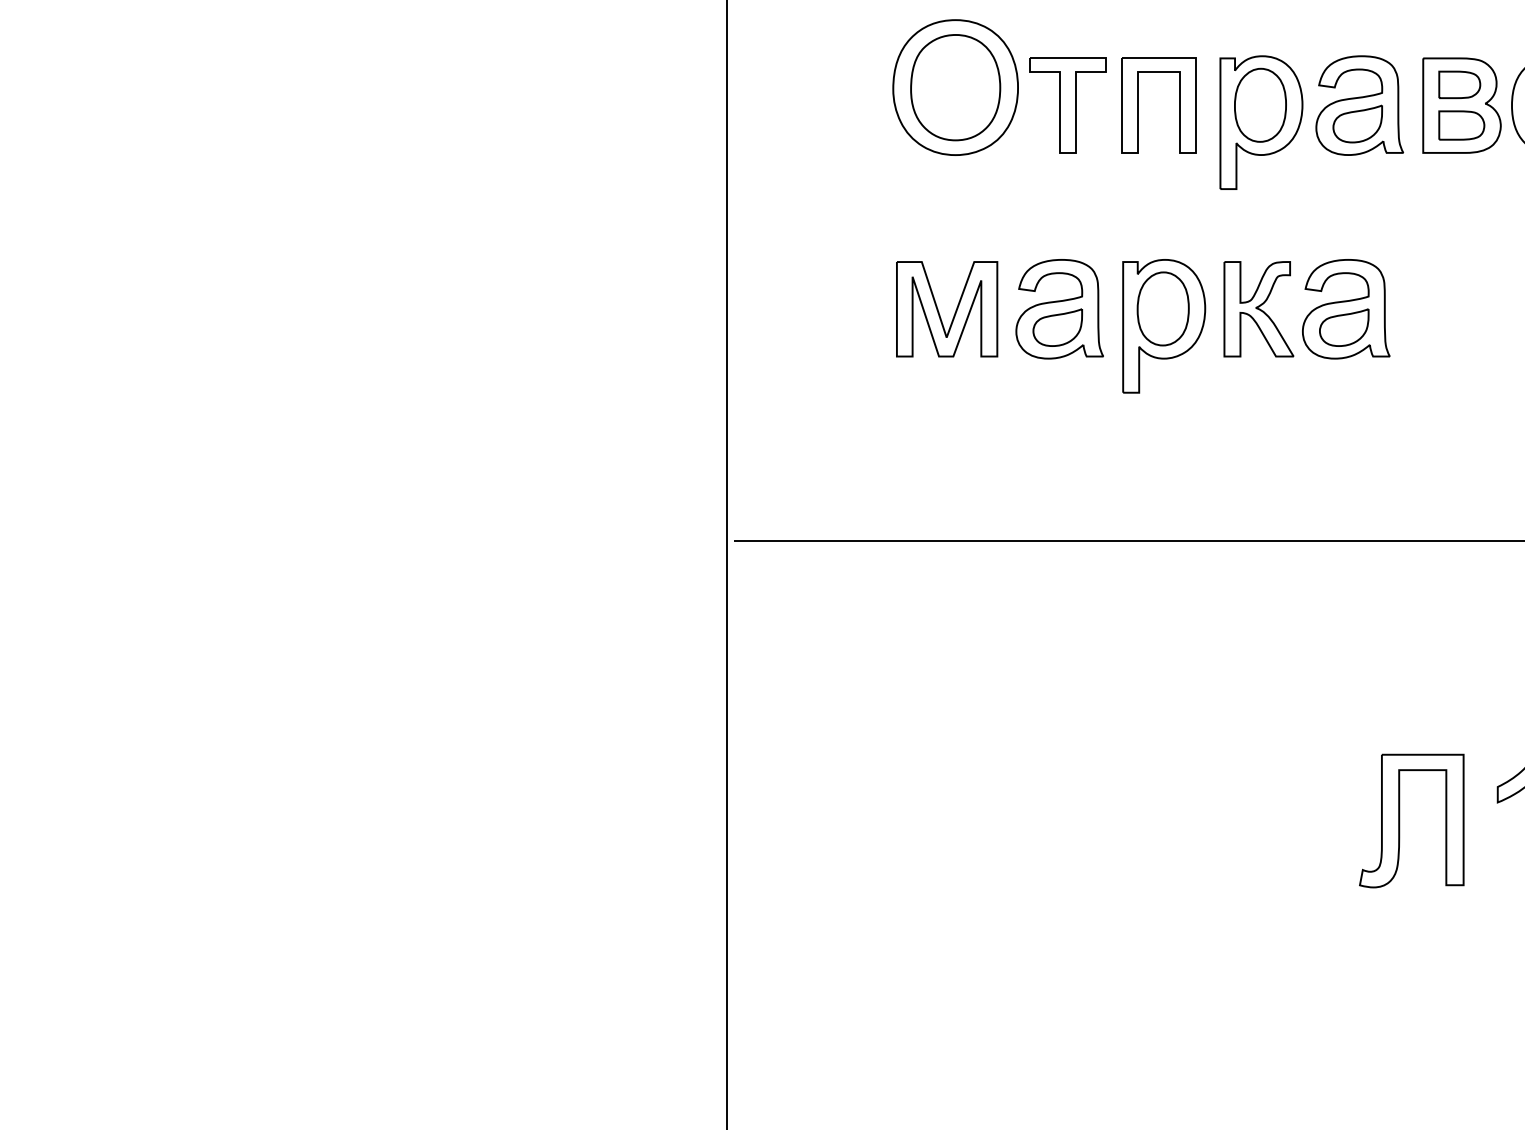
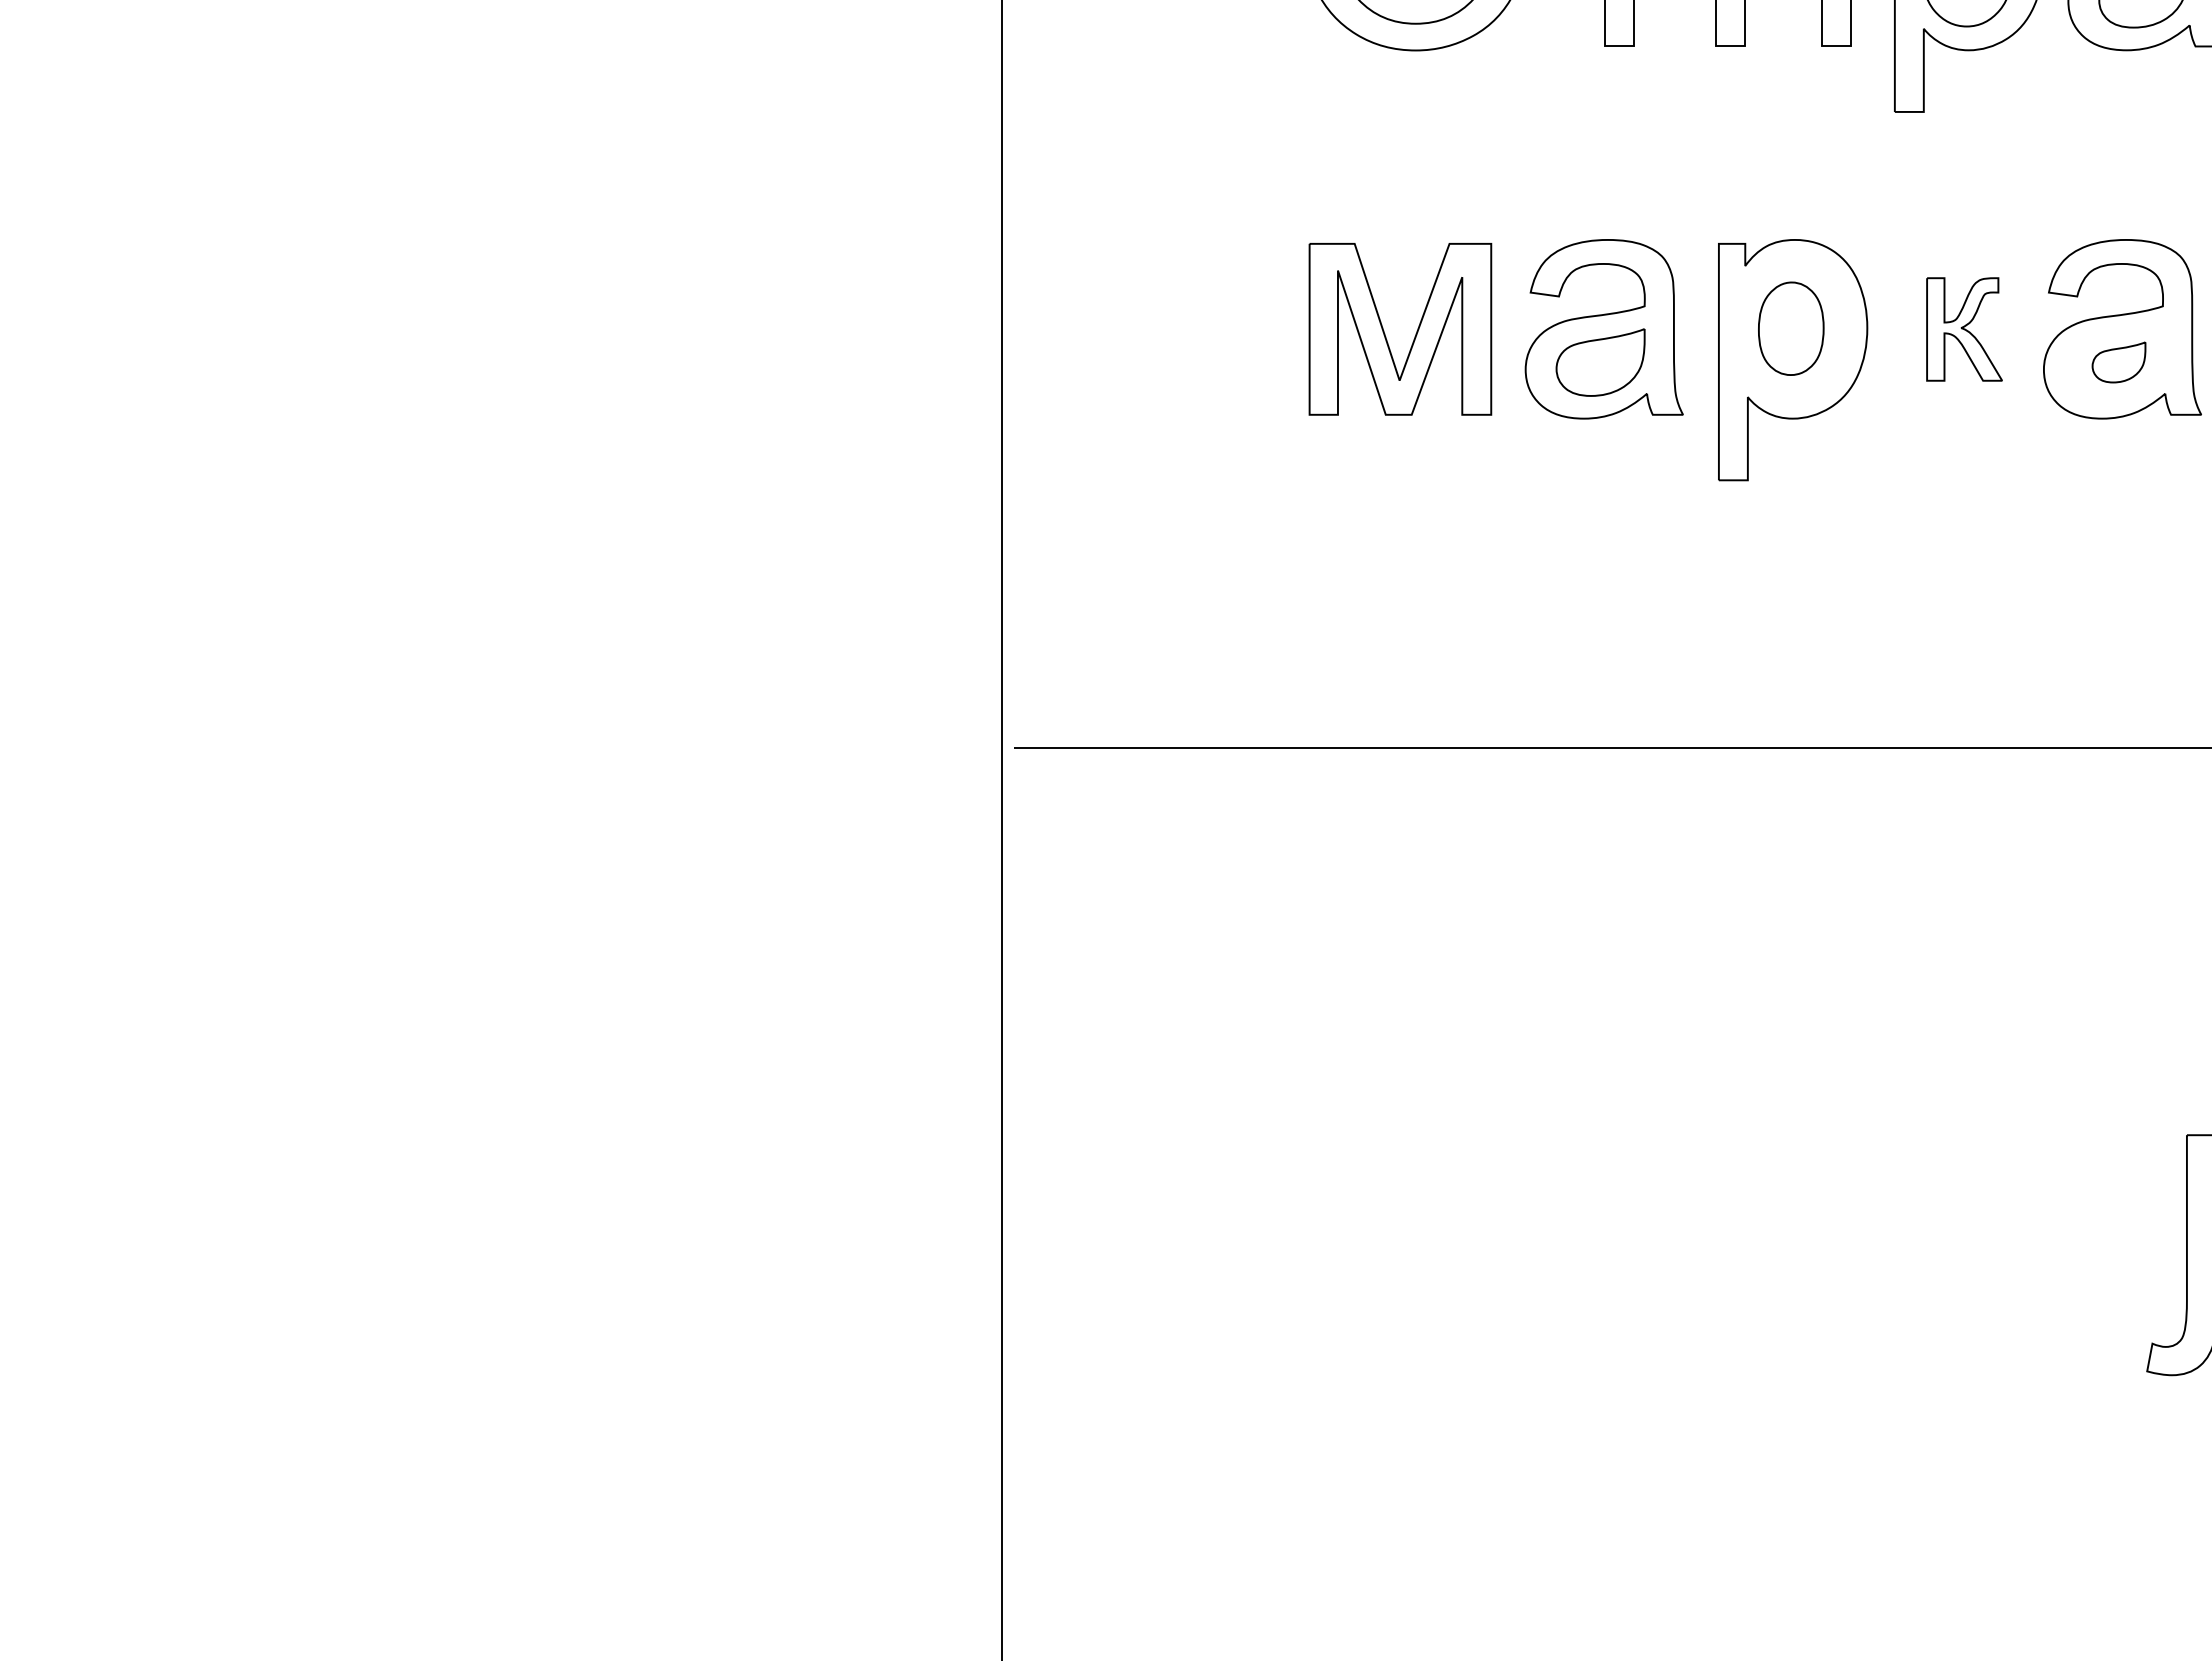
part: (1162, 308) -> (1790, 327), size x0.7
part: (1258, 309) -> (1963, 329), size x0.6
part: (1344, 327) -> (2119, 362), size x0.6

